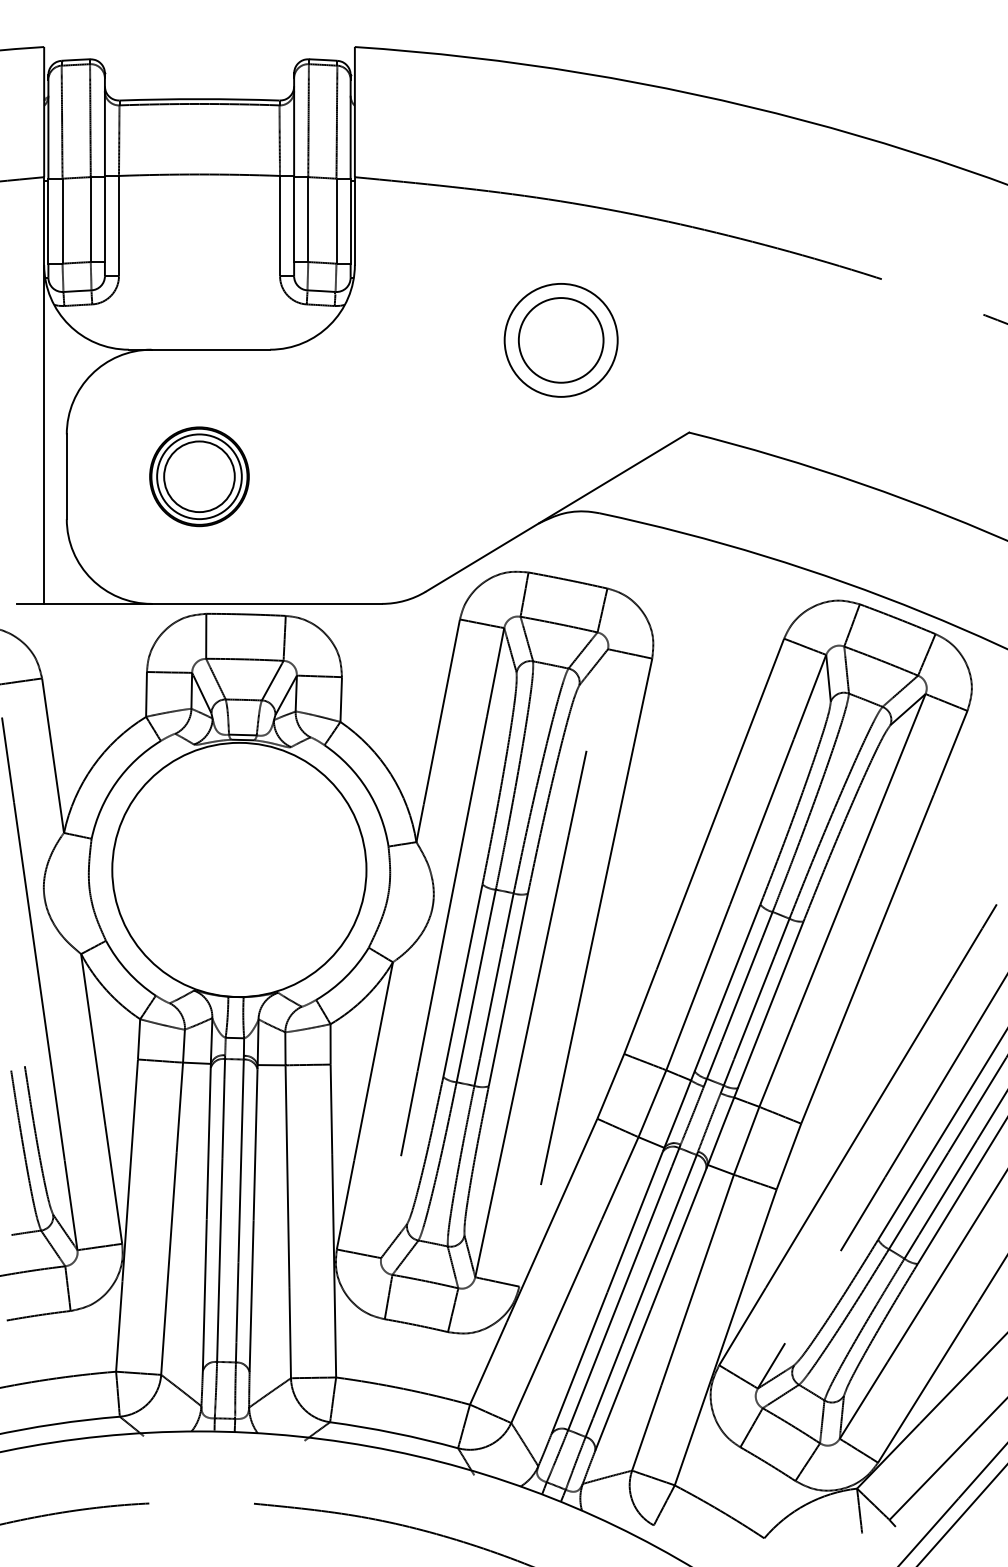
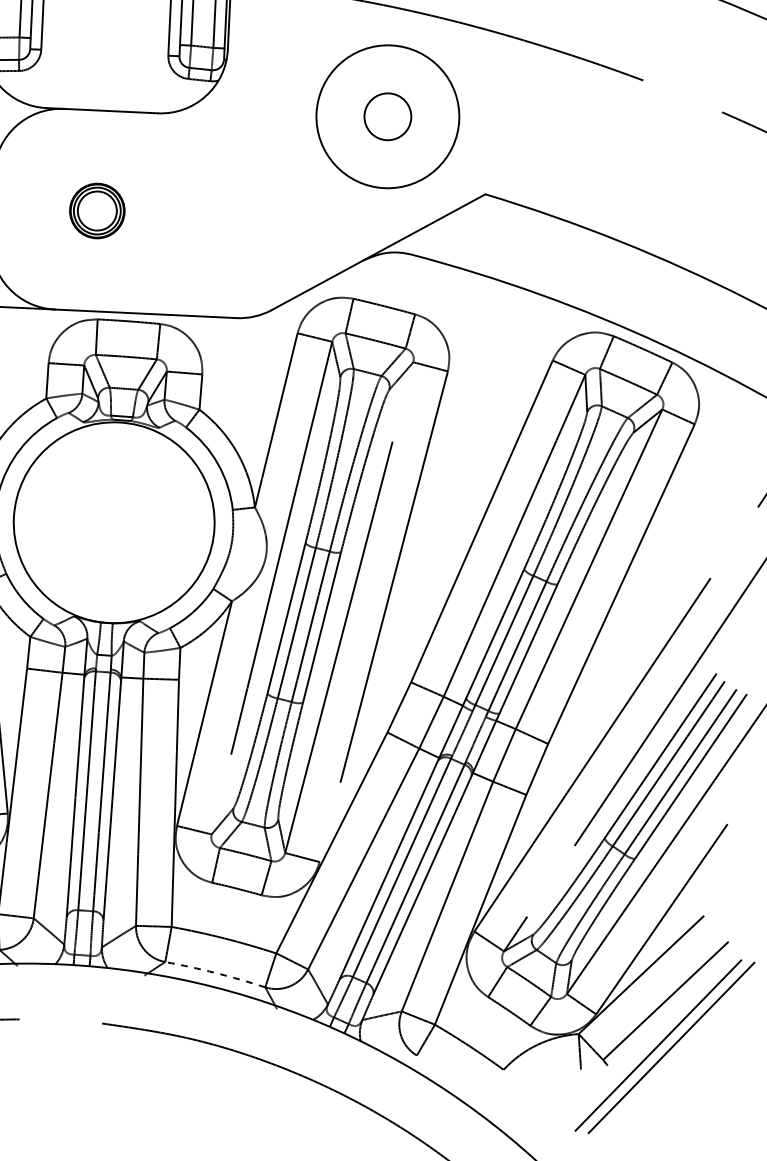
circle: (560, 339) -> (387, 116), size x1.6
circle: (560, 340) -> (387, 116), size x0.7
part: (199, 476) -> (97, 210), size x0.7
arc: (394, 1433) -> (215, 973), solid -> dashed

